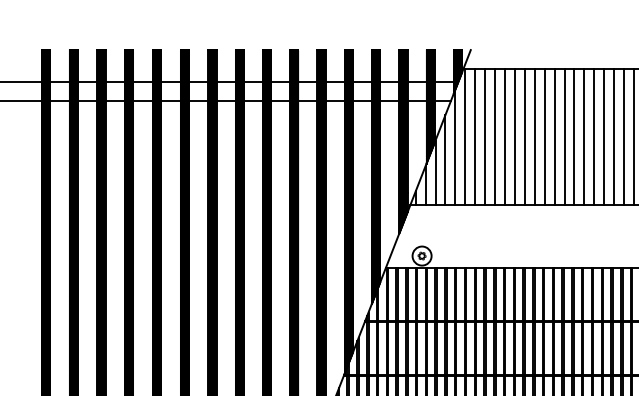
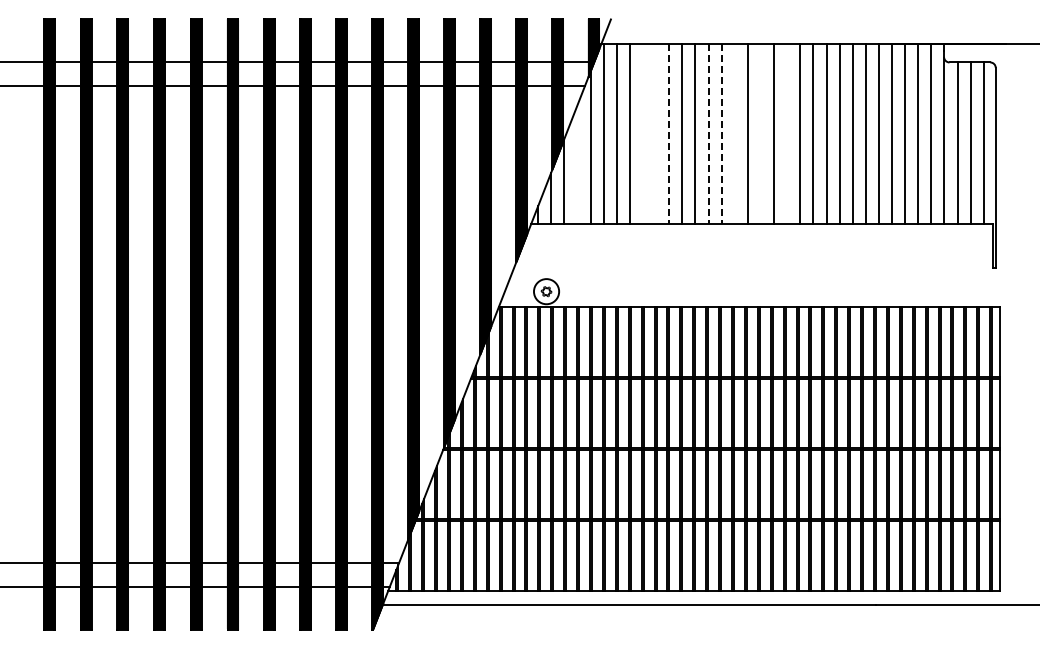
line: (495, 137) -> (643, 134), removed
line: (505, 137) -> (656, 134), removed
line: (515, 137) -> (669, 134), solid -> dashed
line: (544, 137) -> (708, 134), solid -> dashed
line: (554, 137) -> (721, 134), solid -> dashed
line: (564, 137) -> (734, 134), removed
line: (583, 137) -> (760, 134), removed
line: (604, 137) -> (787, 134), removed
line: (445, 159) -> (577, 164), removed

